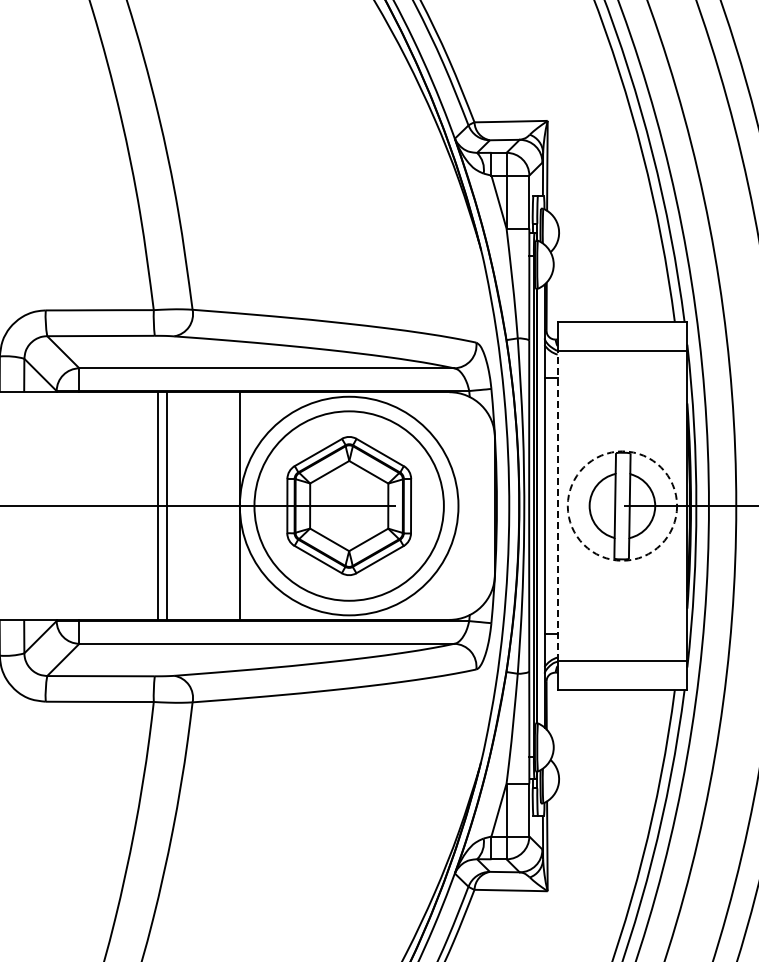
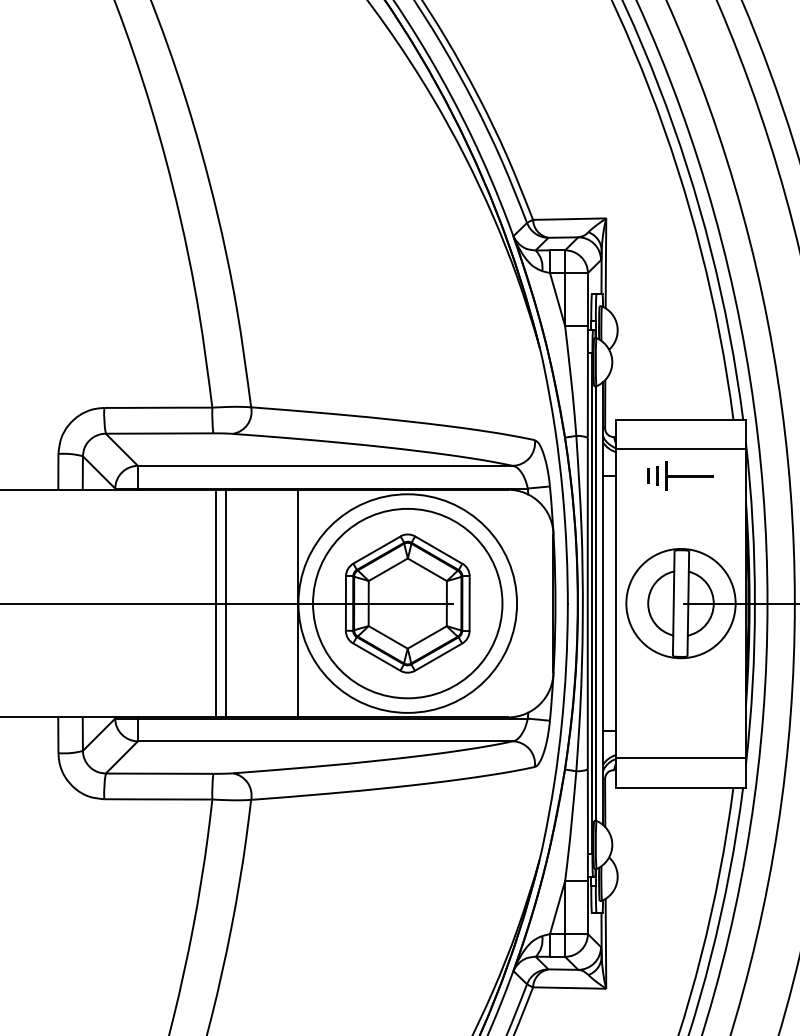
part: (621, 377) -> (680, 475), added
line: (557, 505) -> (616, 603), dashed -> solid
circle: (621, 505) -> (680, 603), dashed -> solid

